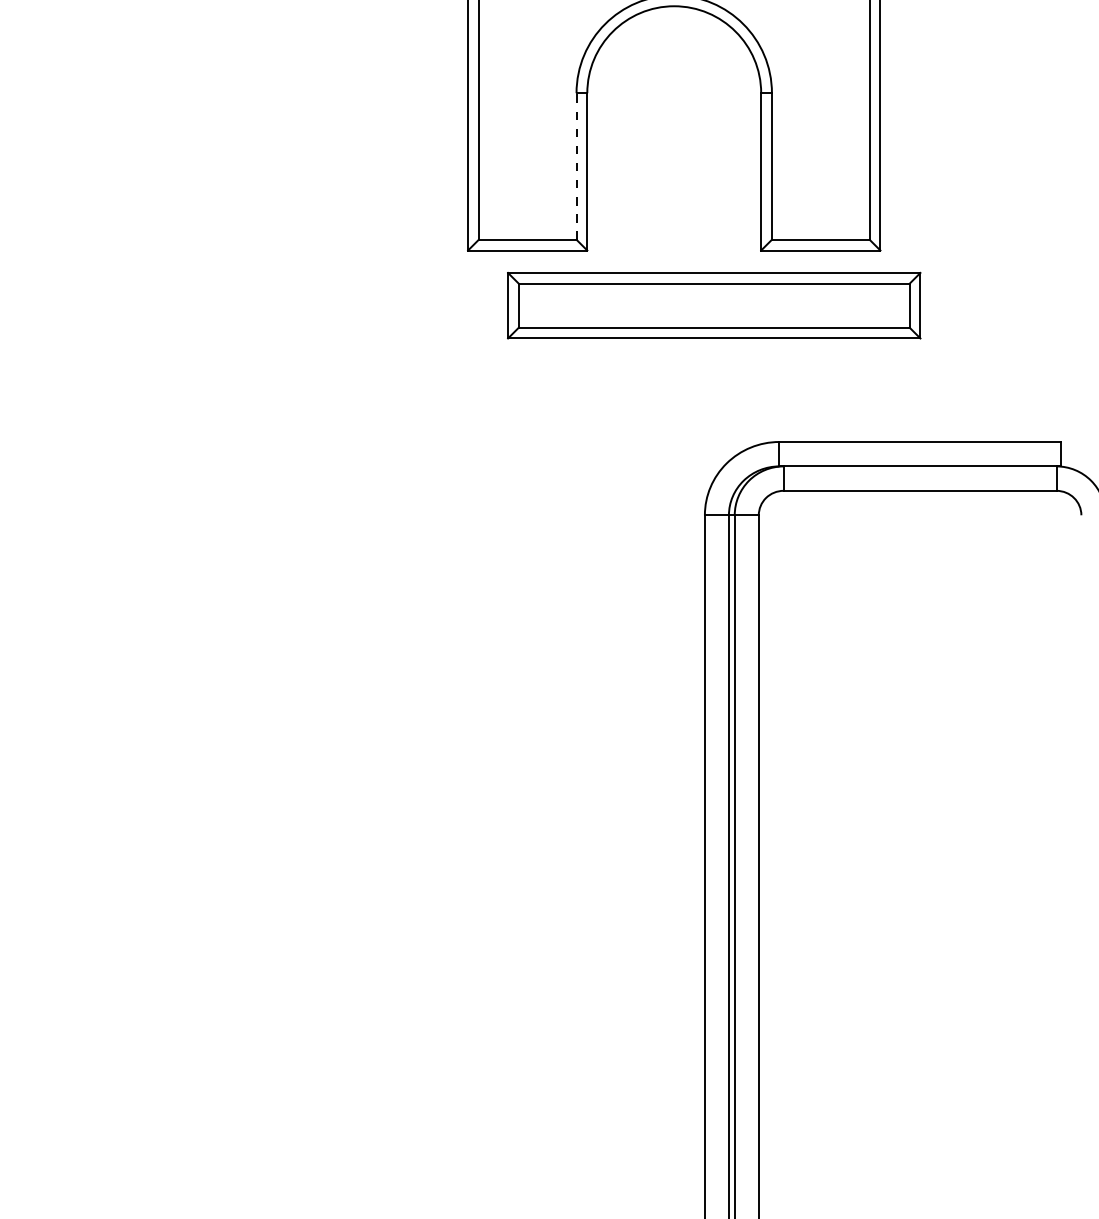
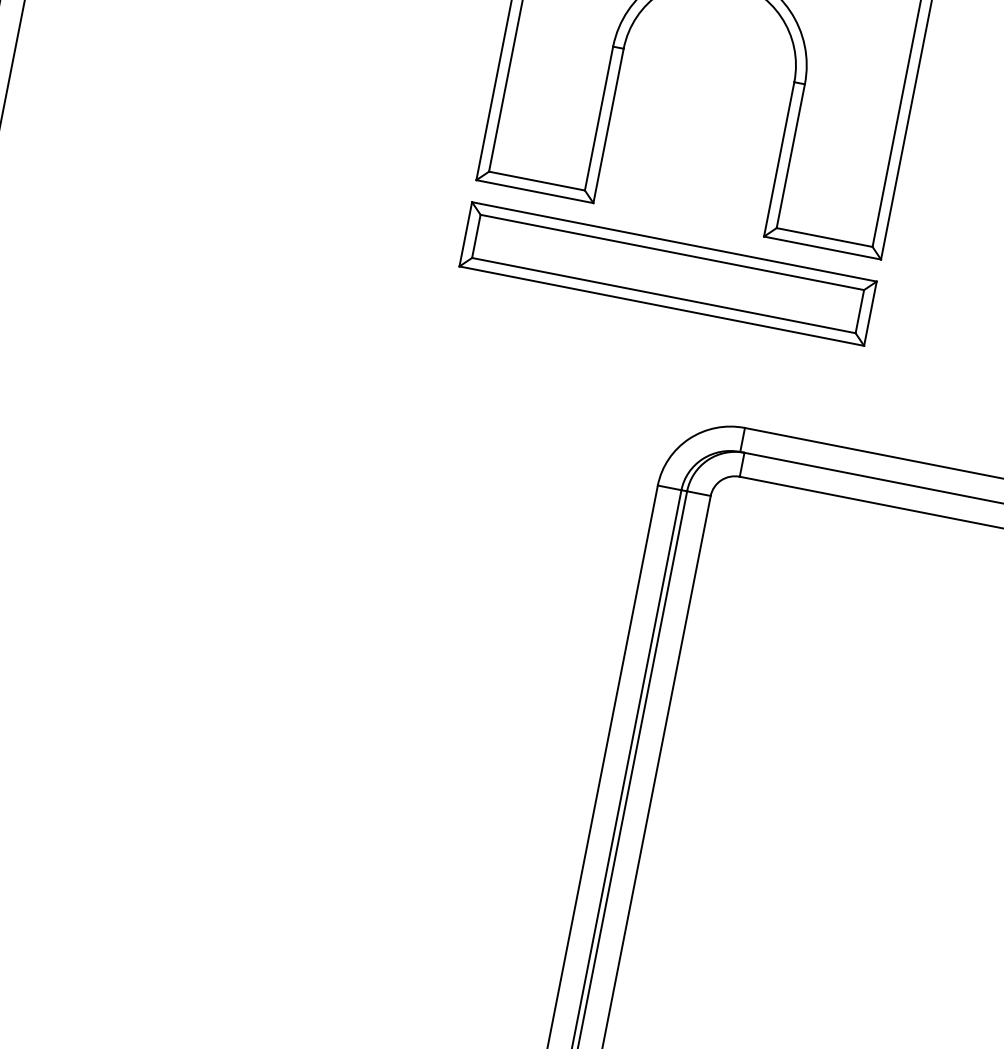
line: (576, 165) -> (599, 117), dashed -> solid
part: (714, 305) -> (668, 273), moved

